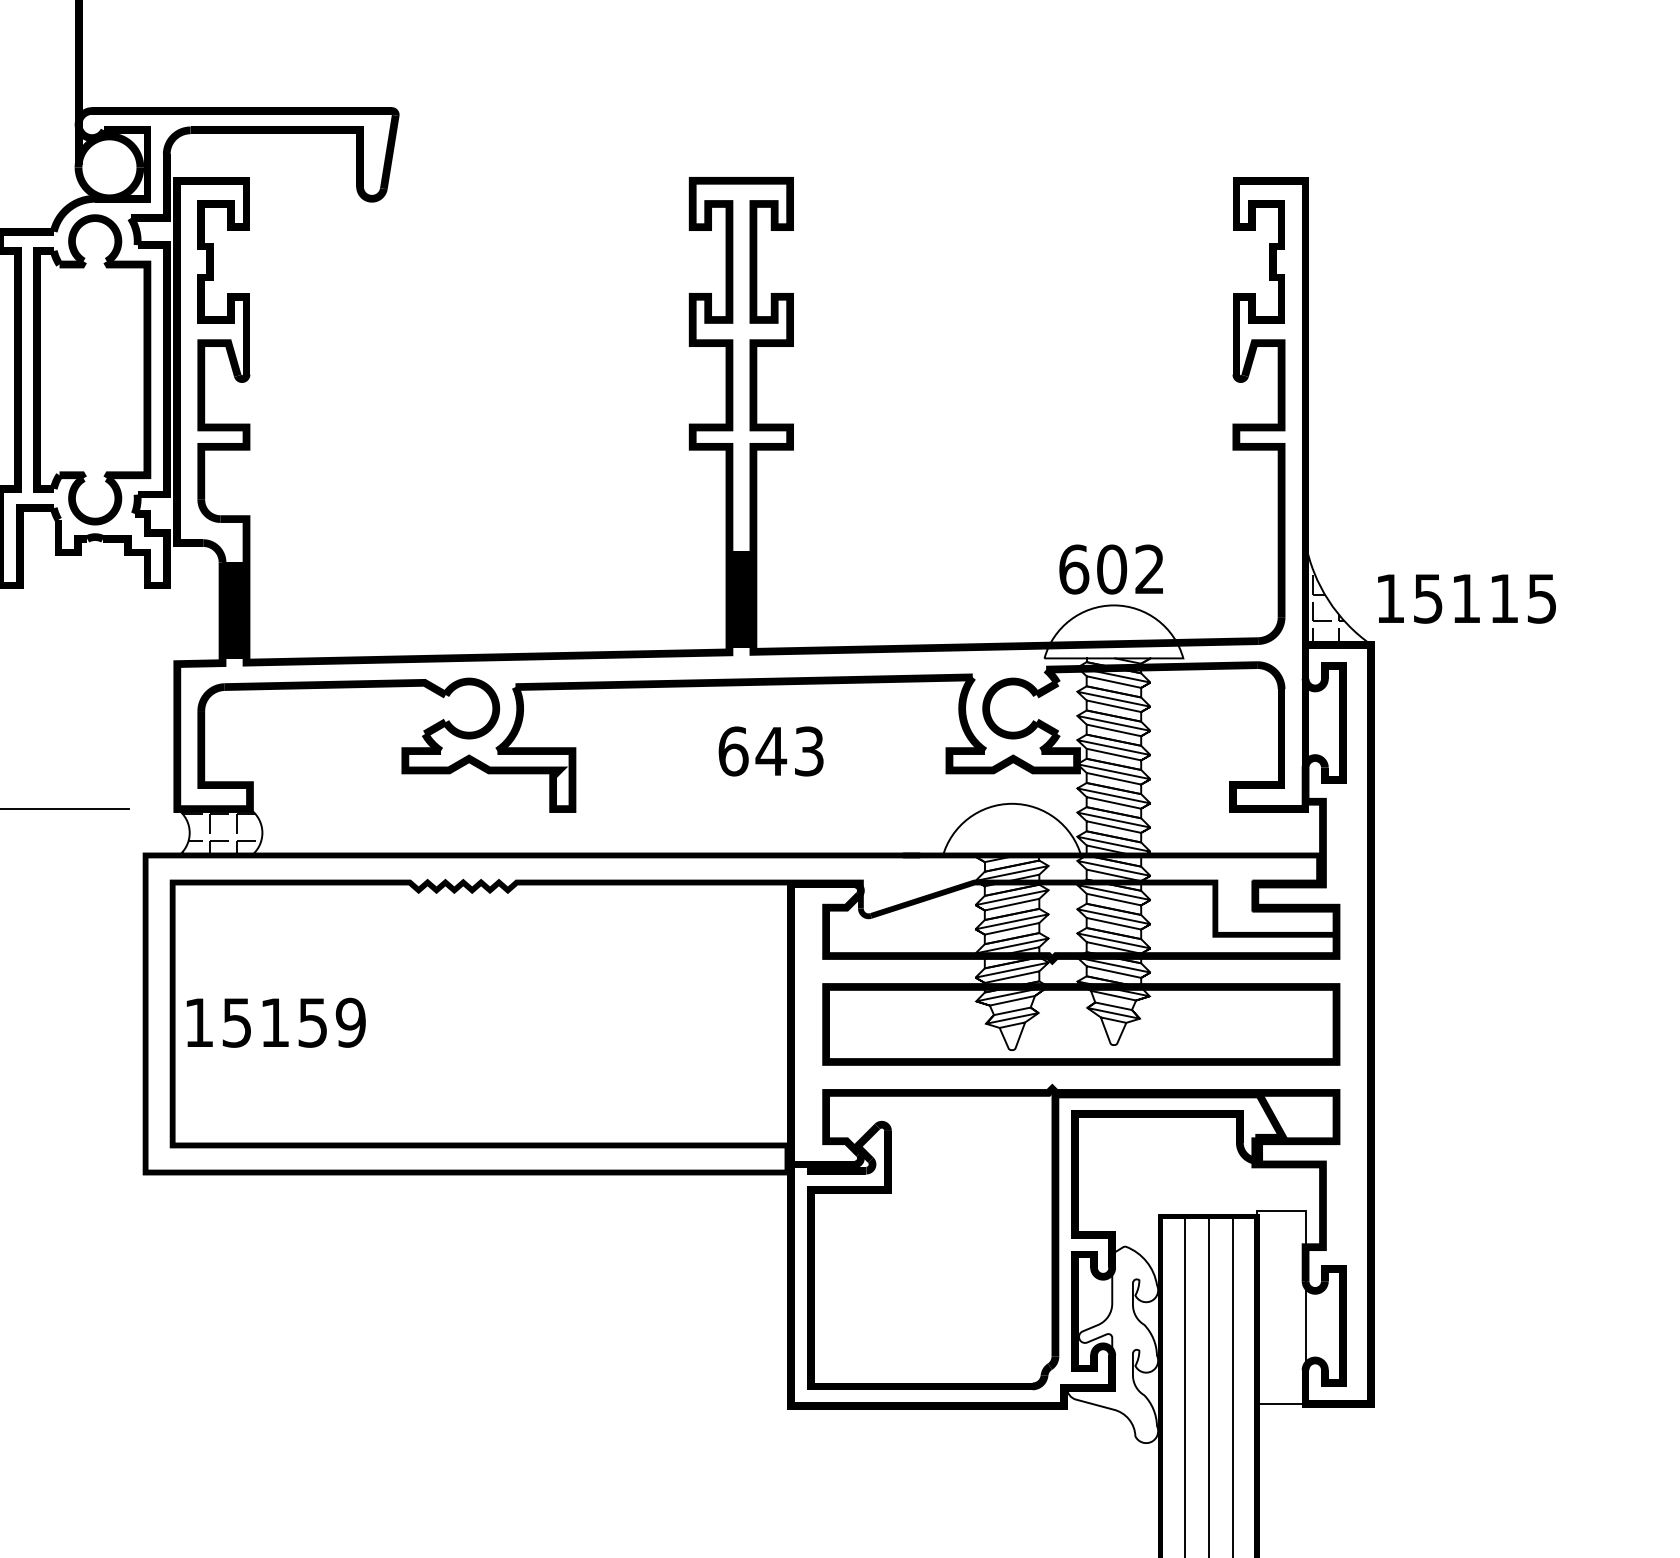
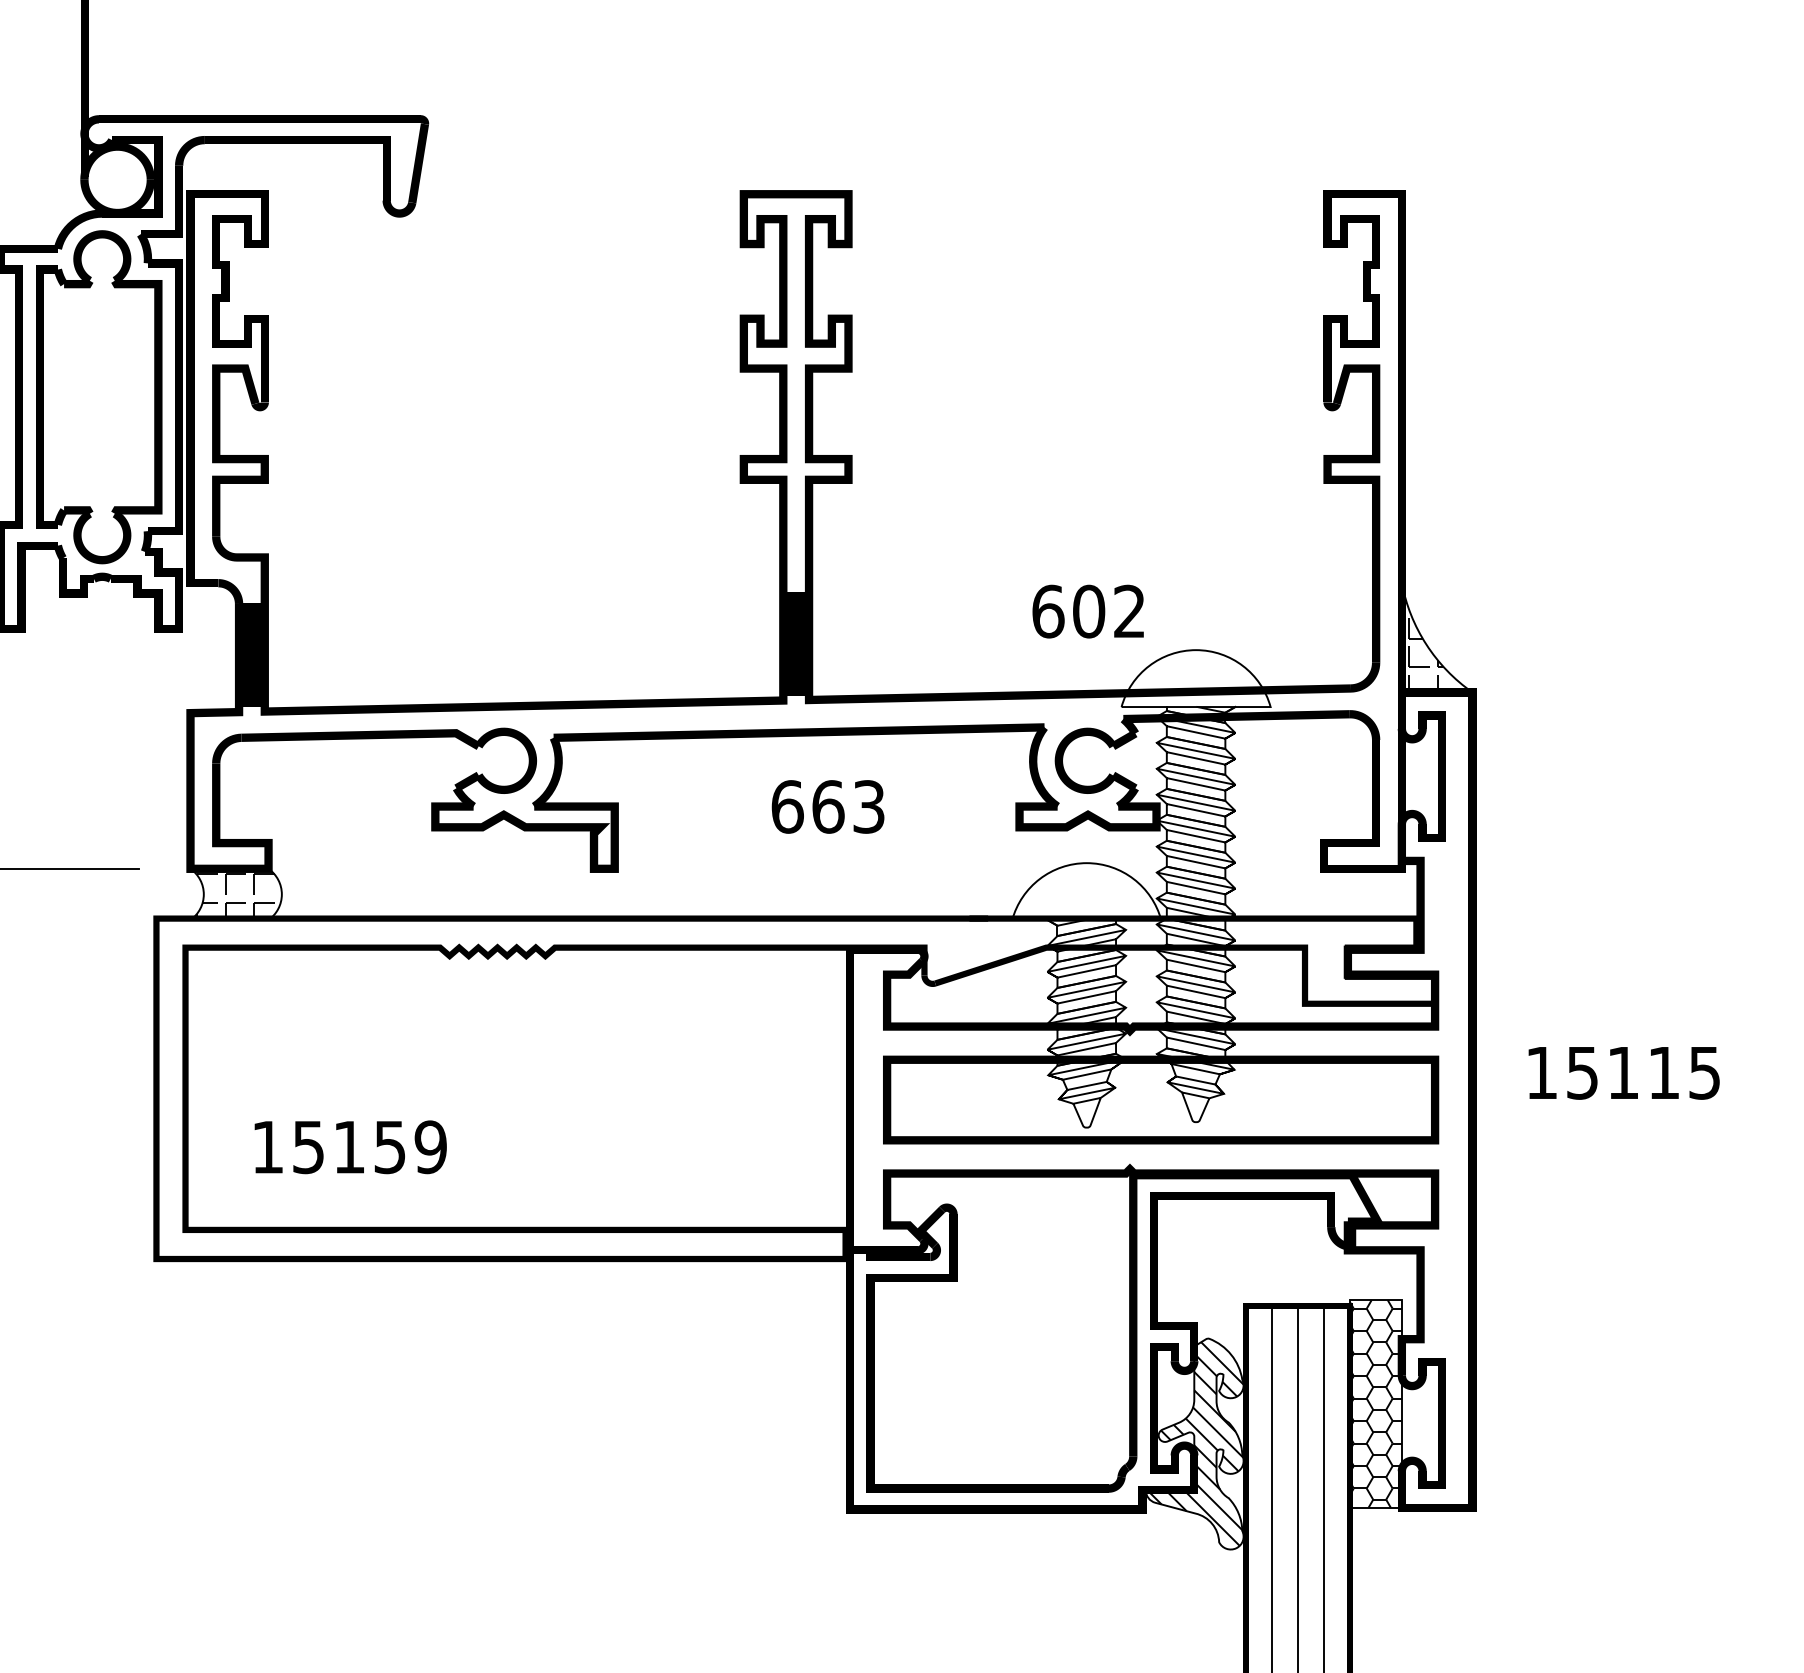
text: (1110, 569) -> (1087, 611), moved
text: (1466, 599) -> (1623, 1073), moved
text: (771, 751) -> (828, 806), 643 -> 663
text: (276, 1023) -> (350, 1147), moved
hatch: (1281, 1307) -> (1375, 1403), added
hatch: (1113, 1344) -> (1195, 1443), added

